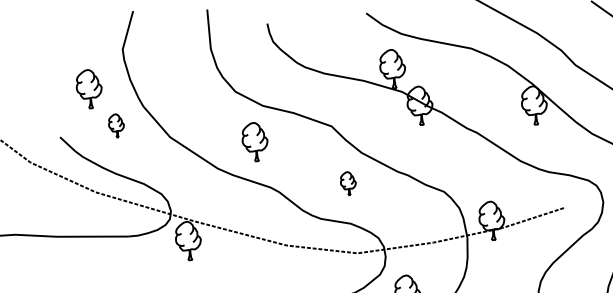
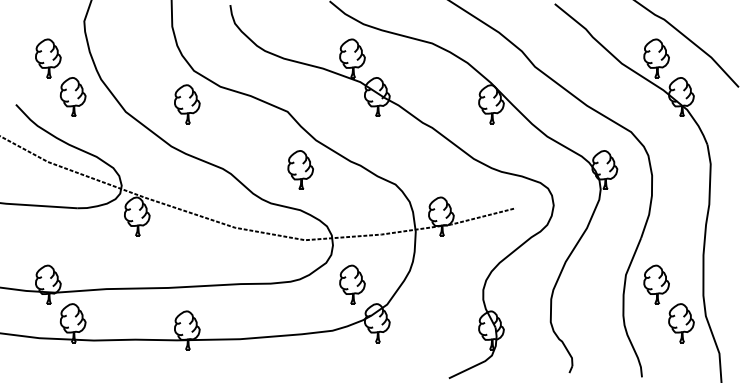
part: (115, 125) -> (72, 96), size x1.67
part: (255, 142) -> (187, 104), moved
part: (348, 183) -> (300, 169), size x1.67

